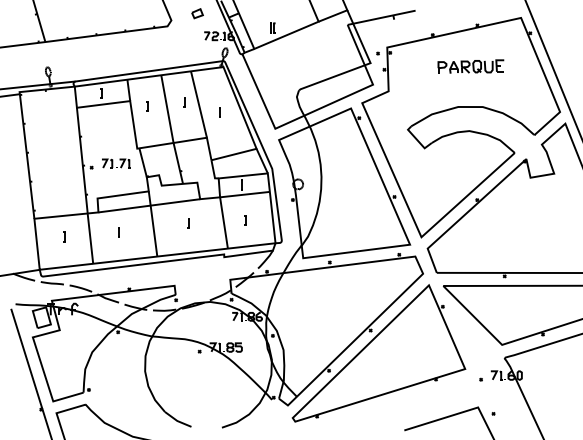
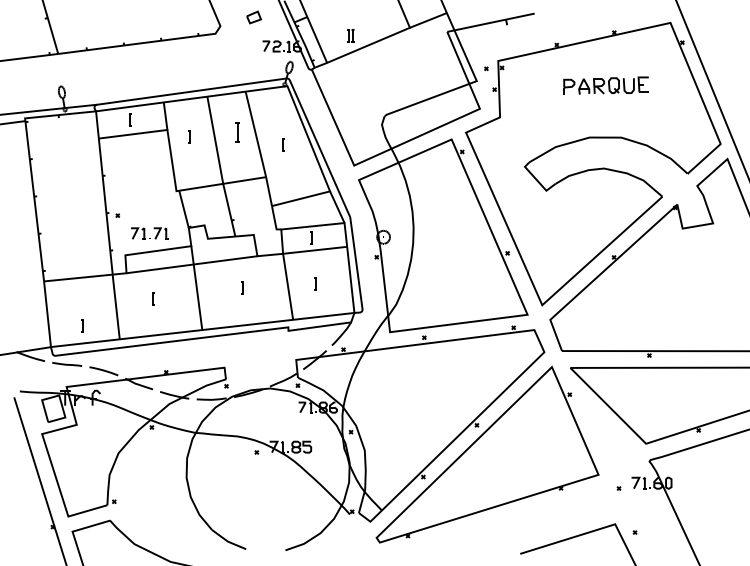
part: (184, 102) -> (237, 131), size x1.6
part: (116, 163) -> (149, 233), moved
line: (64, 236) -> (82, 324), moved

